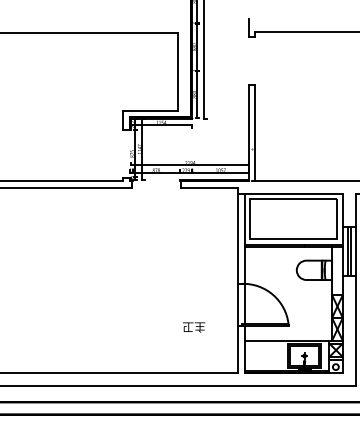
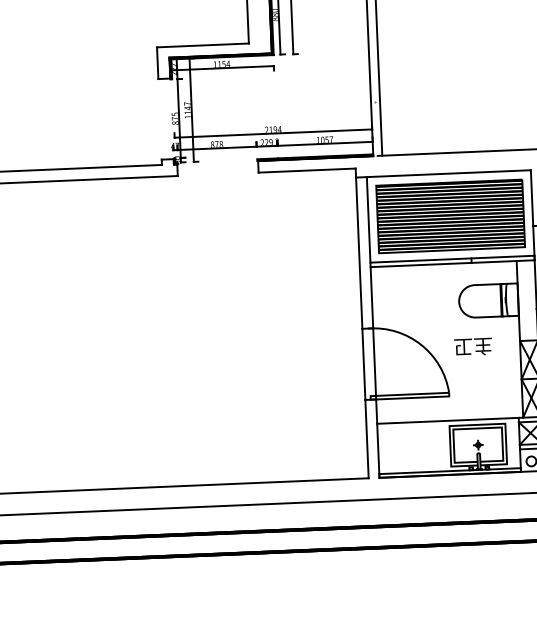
hatch: (293, 218) -> (449, 215), added
text: (194, 327) -> (473, 347), moved

